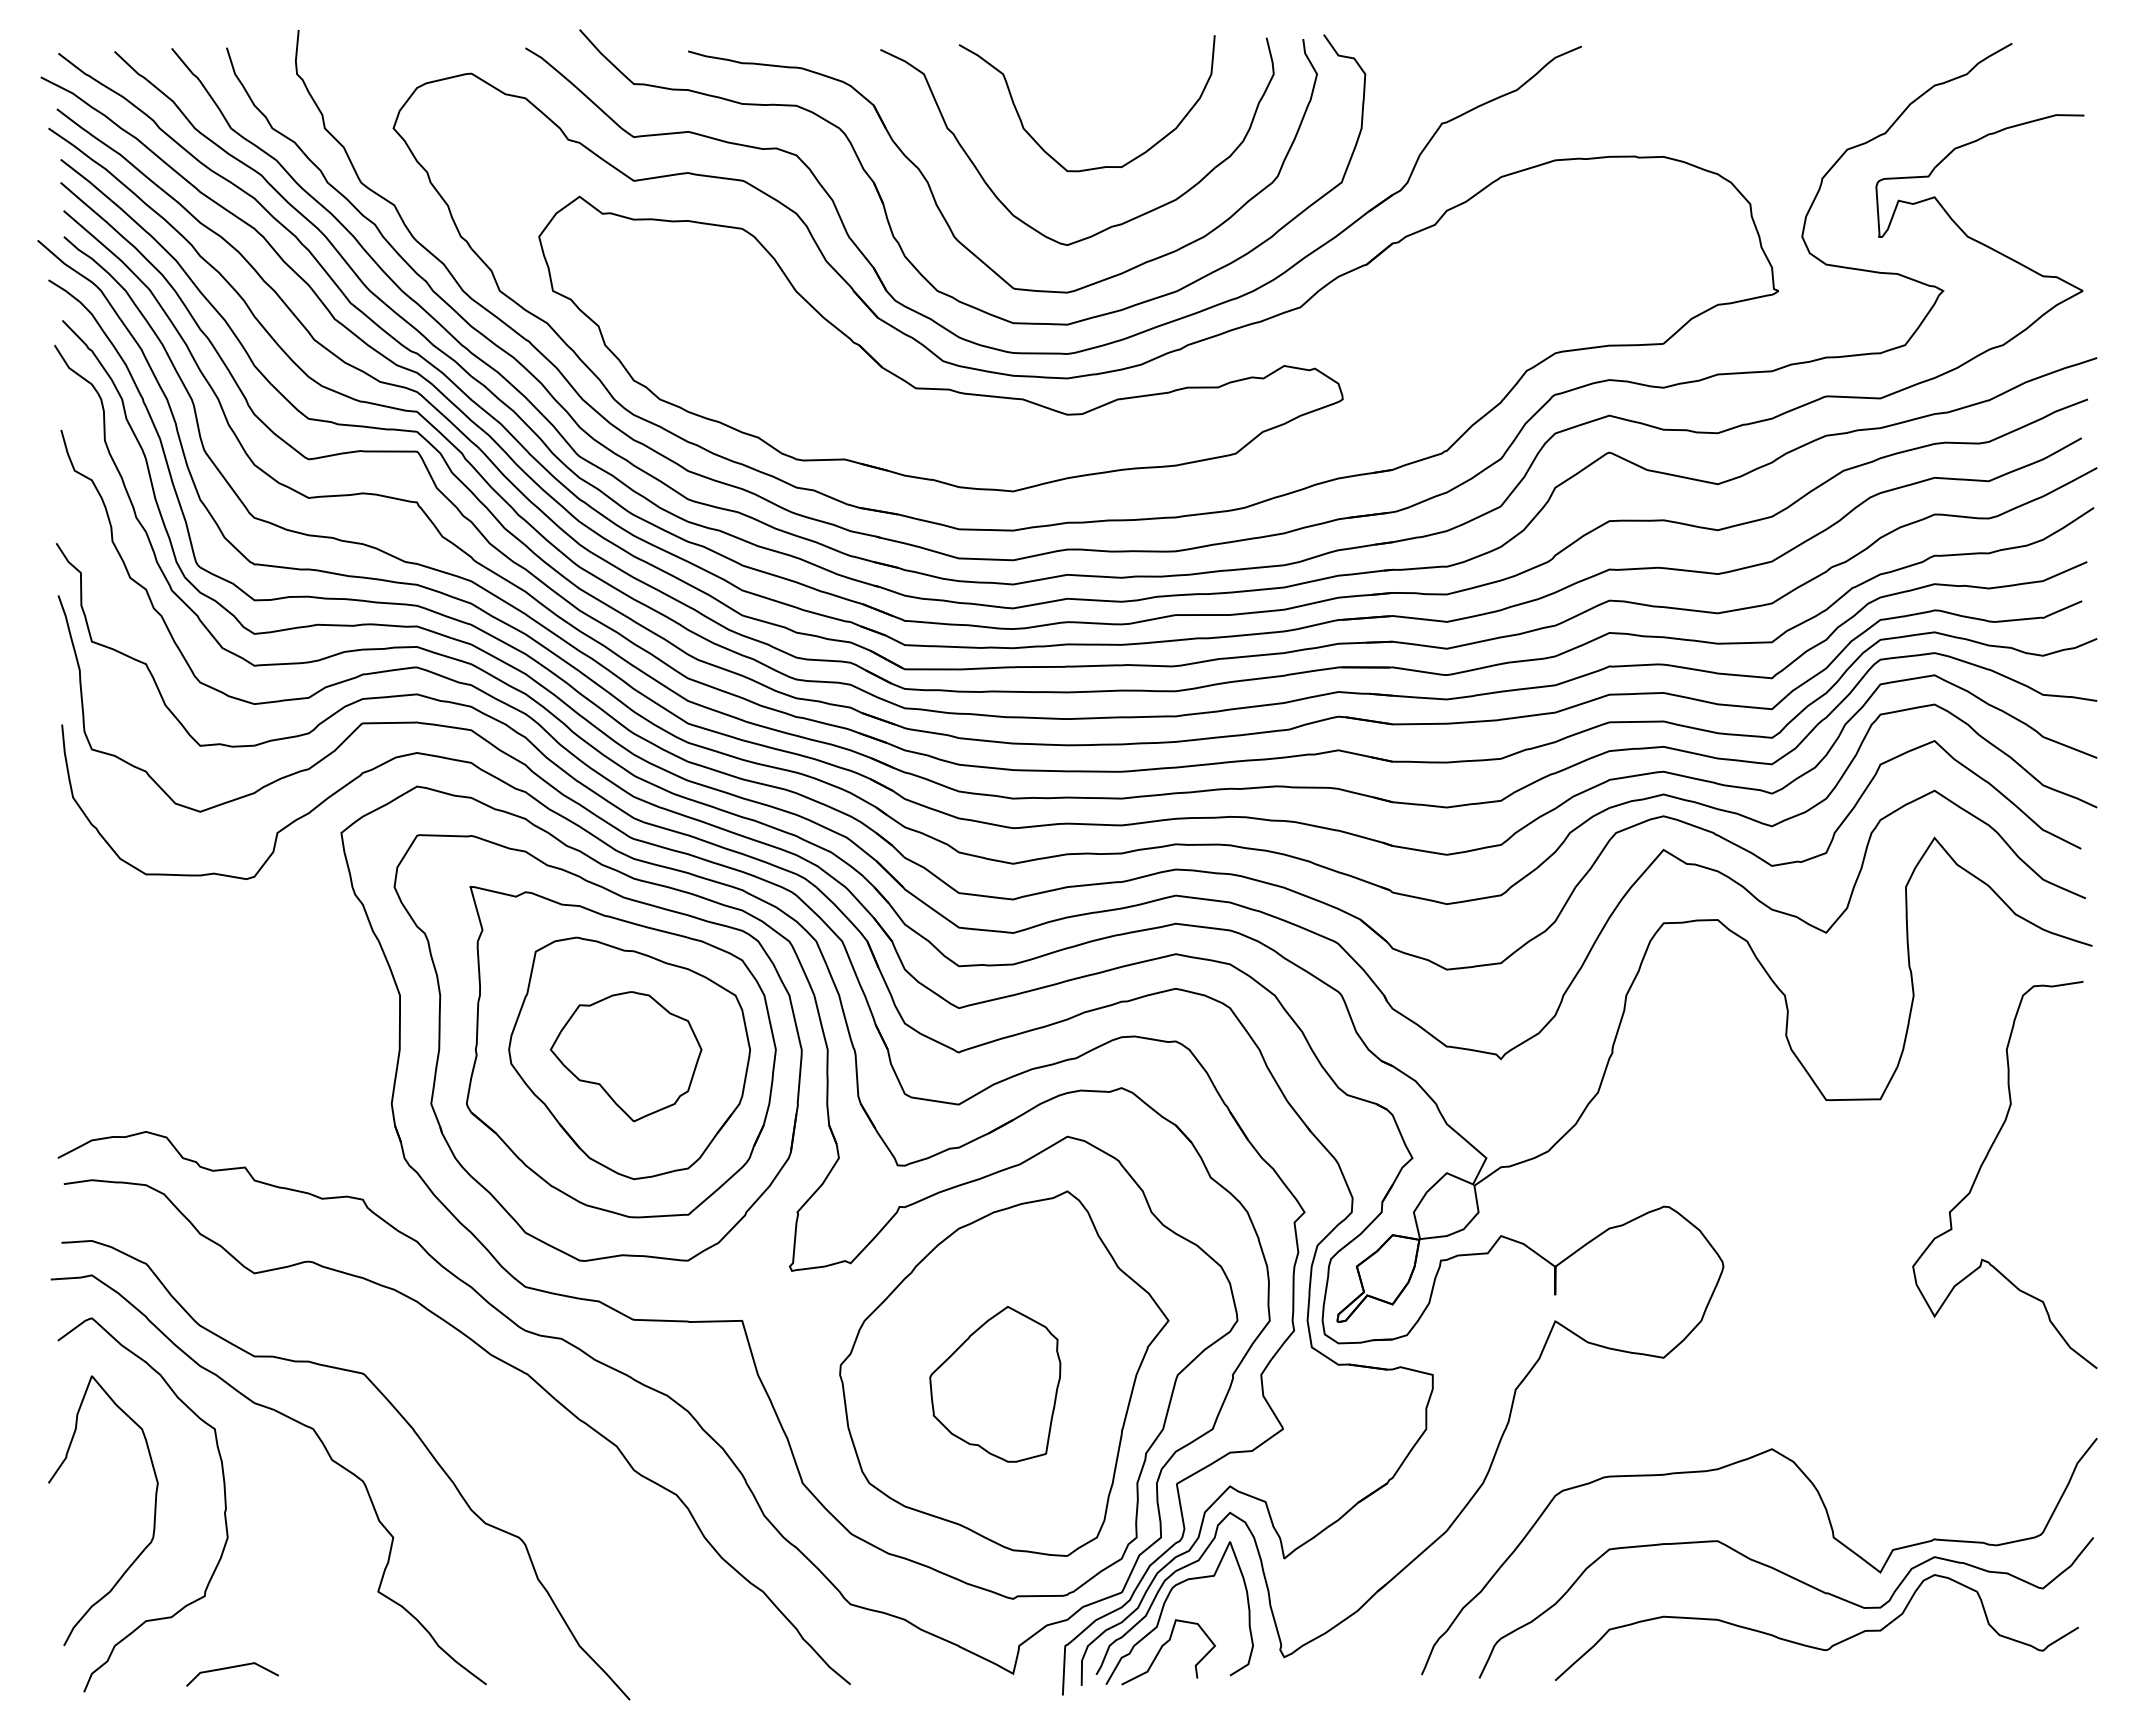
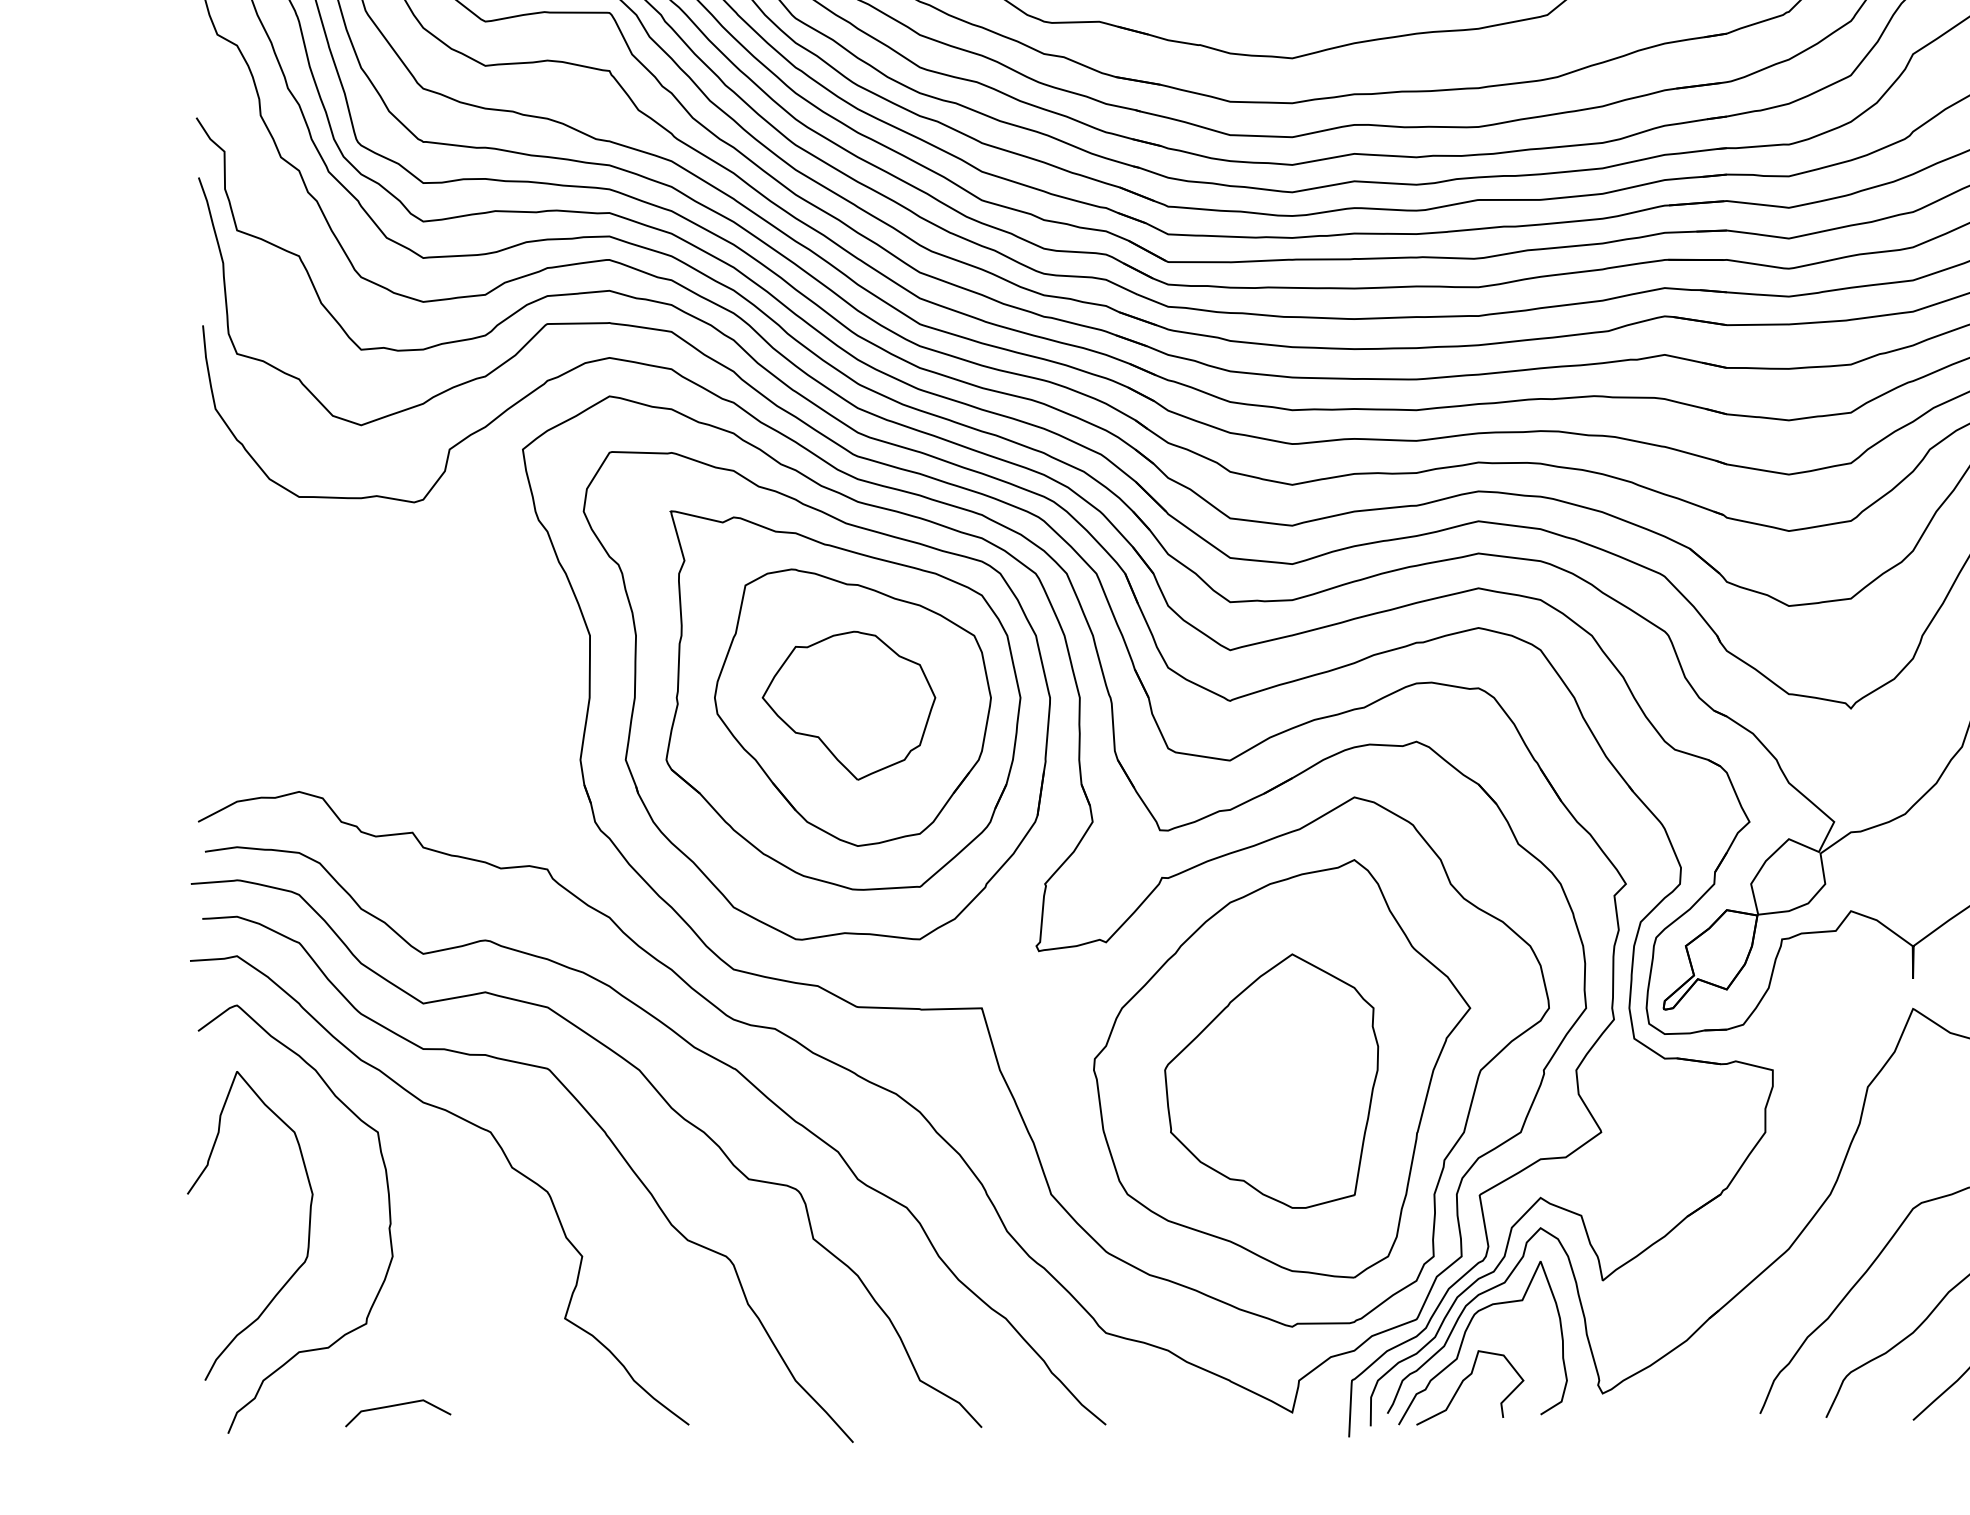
part: (995, 1383) -> (1271, 1080), size x1.43
curve: (456, 1392) -> (654, 1090), added

